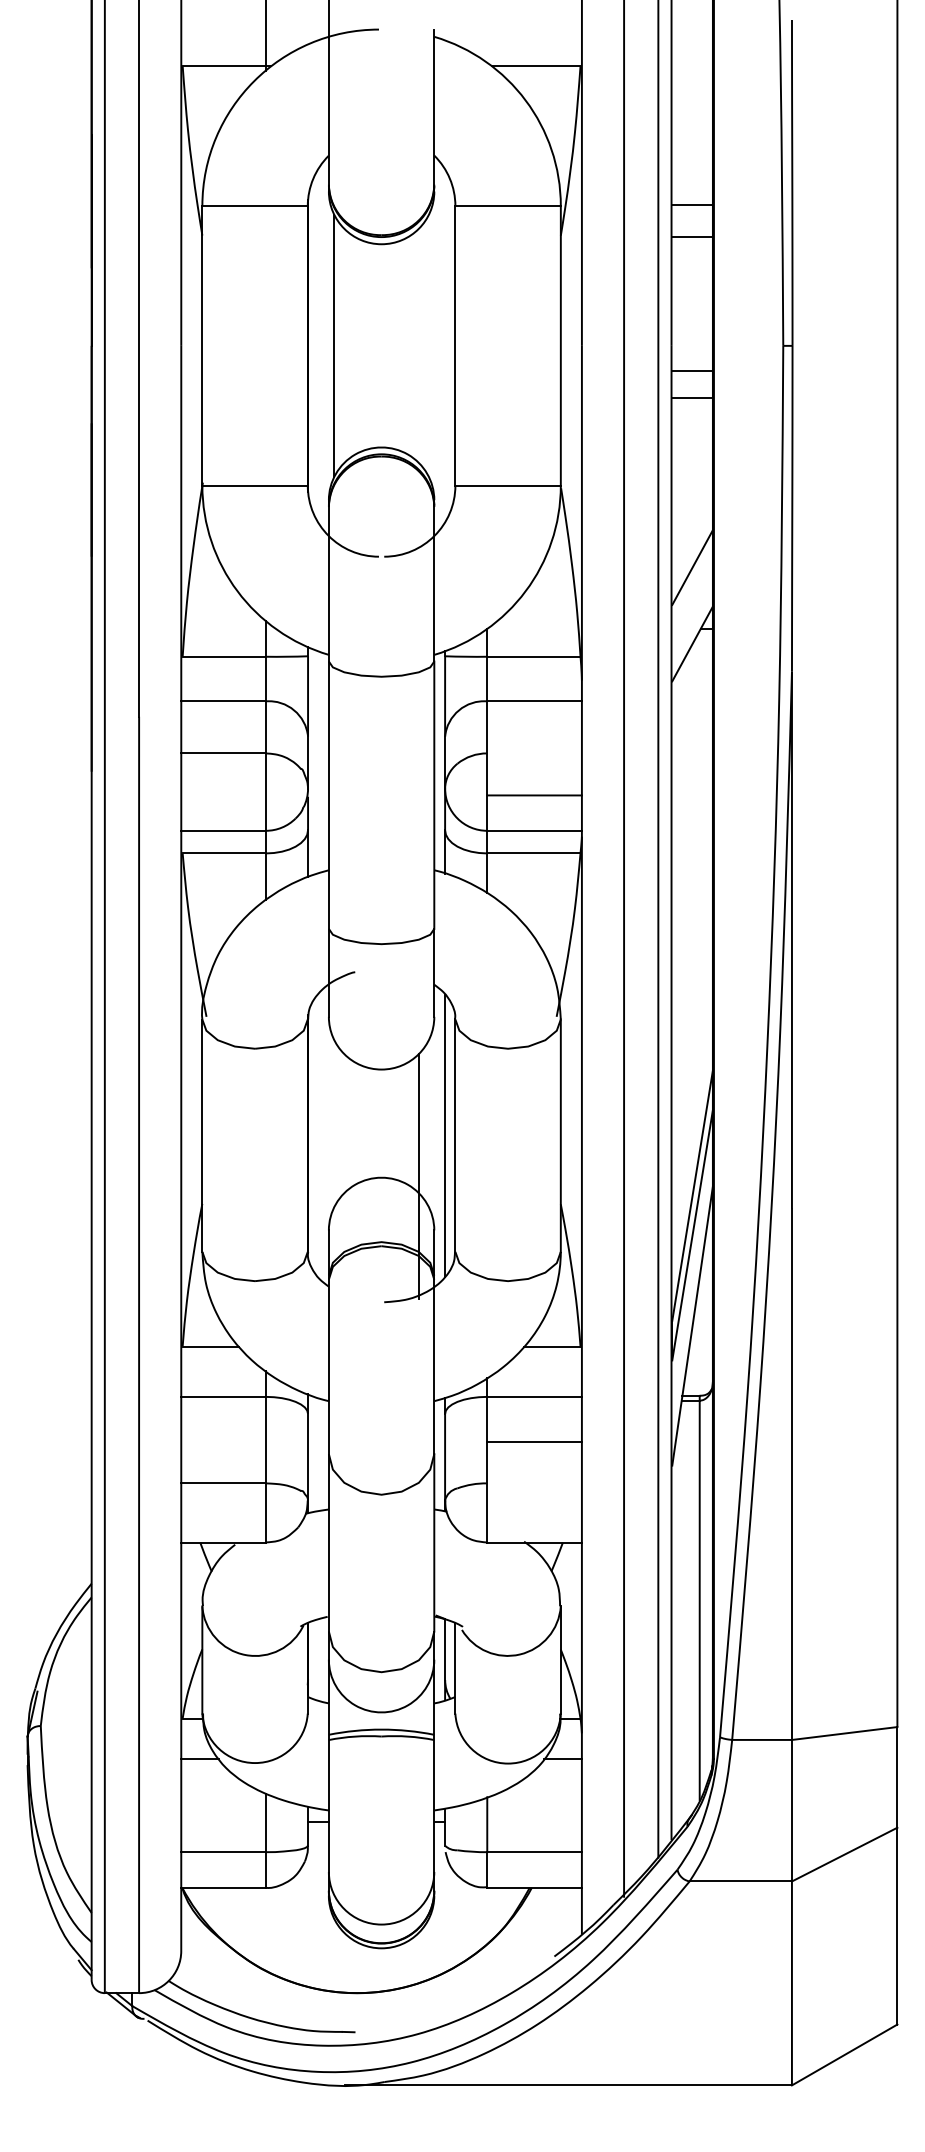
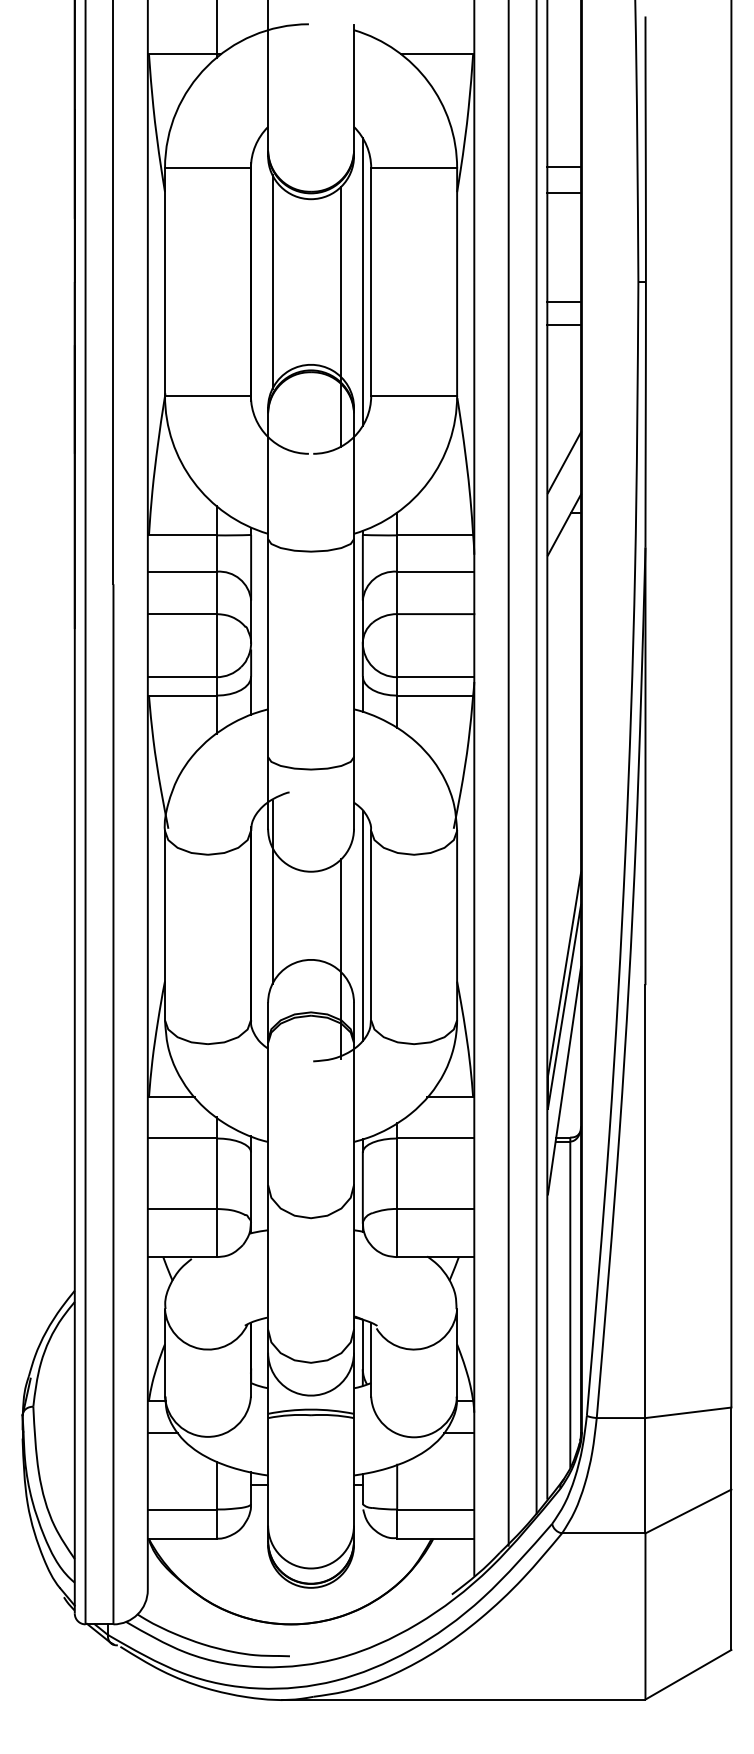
line: (445, 345) -> (363, 281), added
line: (418, 387) -> (341, 315), added
line: (534, 795) -> (435, 614), moved
line: (334, 1094) -> (272, 892), added
line: (534, 1442) -> (435, 1209), moved

